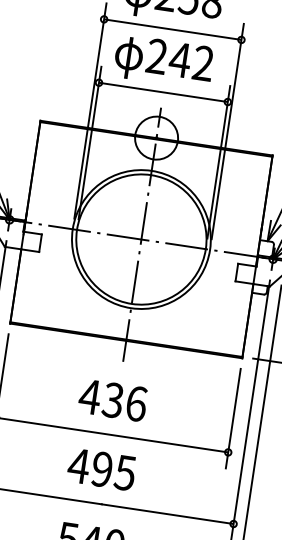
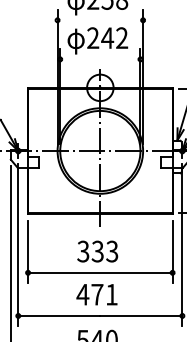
line: (172, 29) -> (100, 20), removed
line: (162, 92) -> (99, 59), removed
text: (112, 400) -> (97, 251), 436 -> 333
text: (113, 470) -> (104, 294), 495 -> 471

